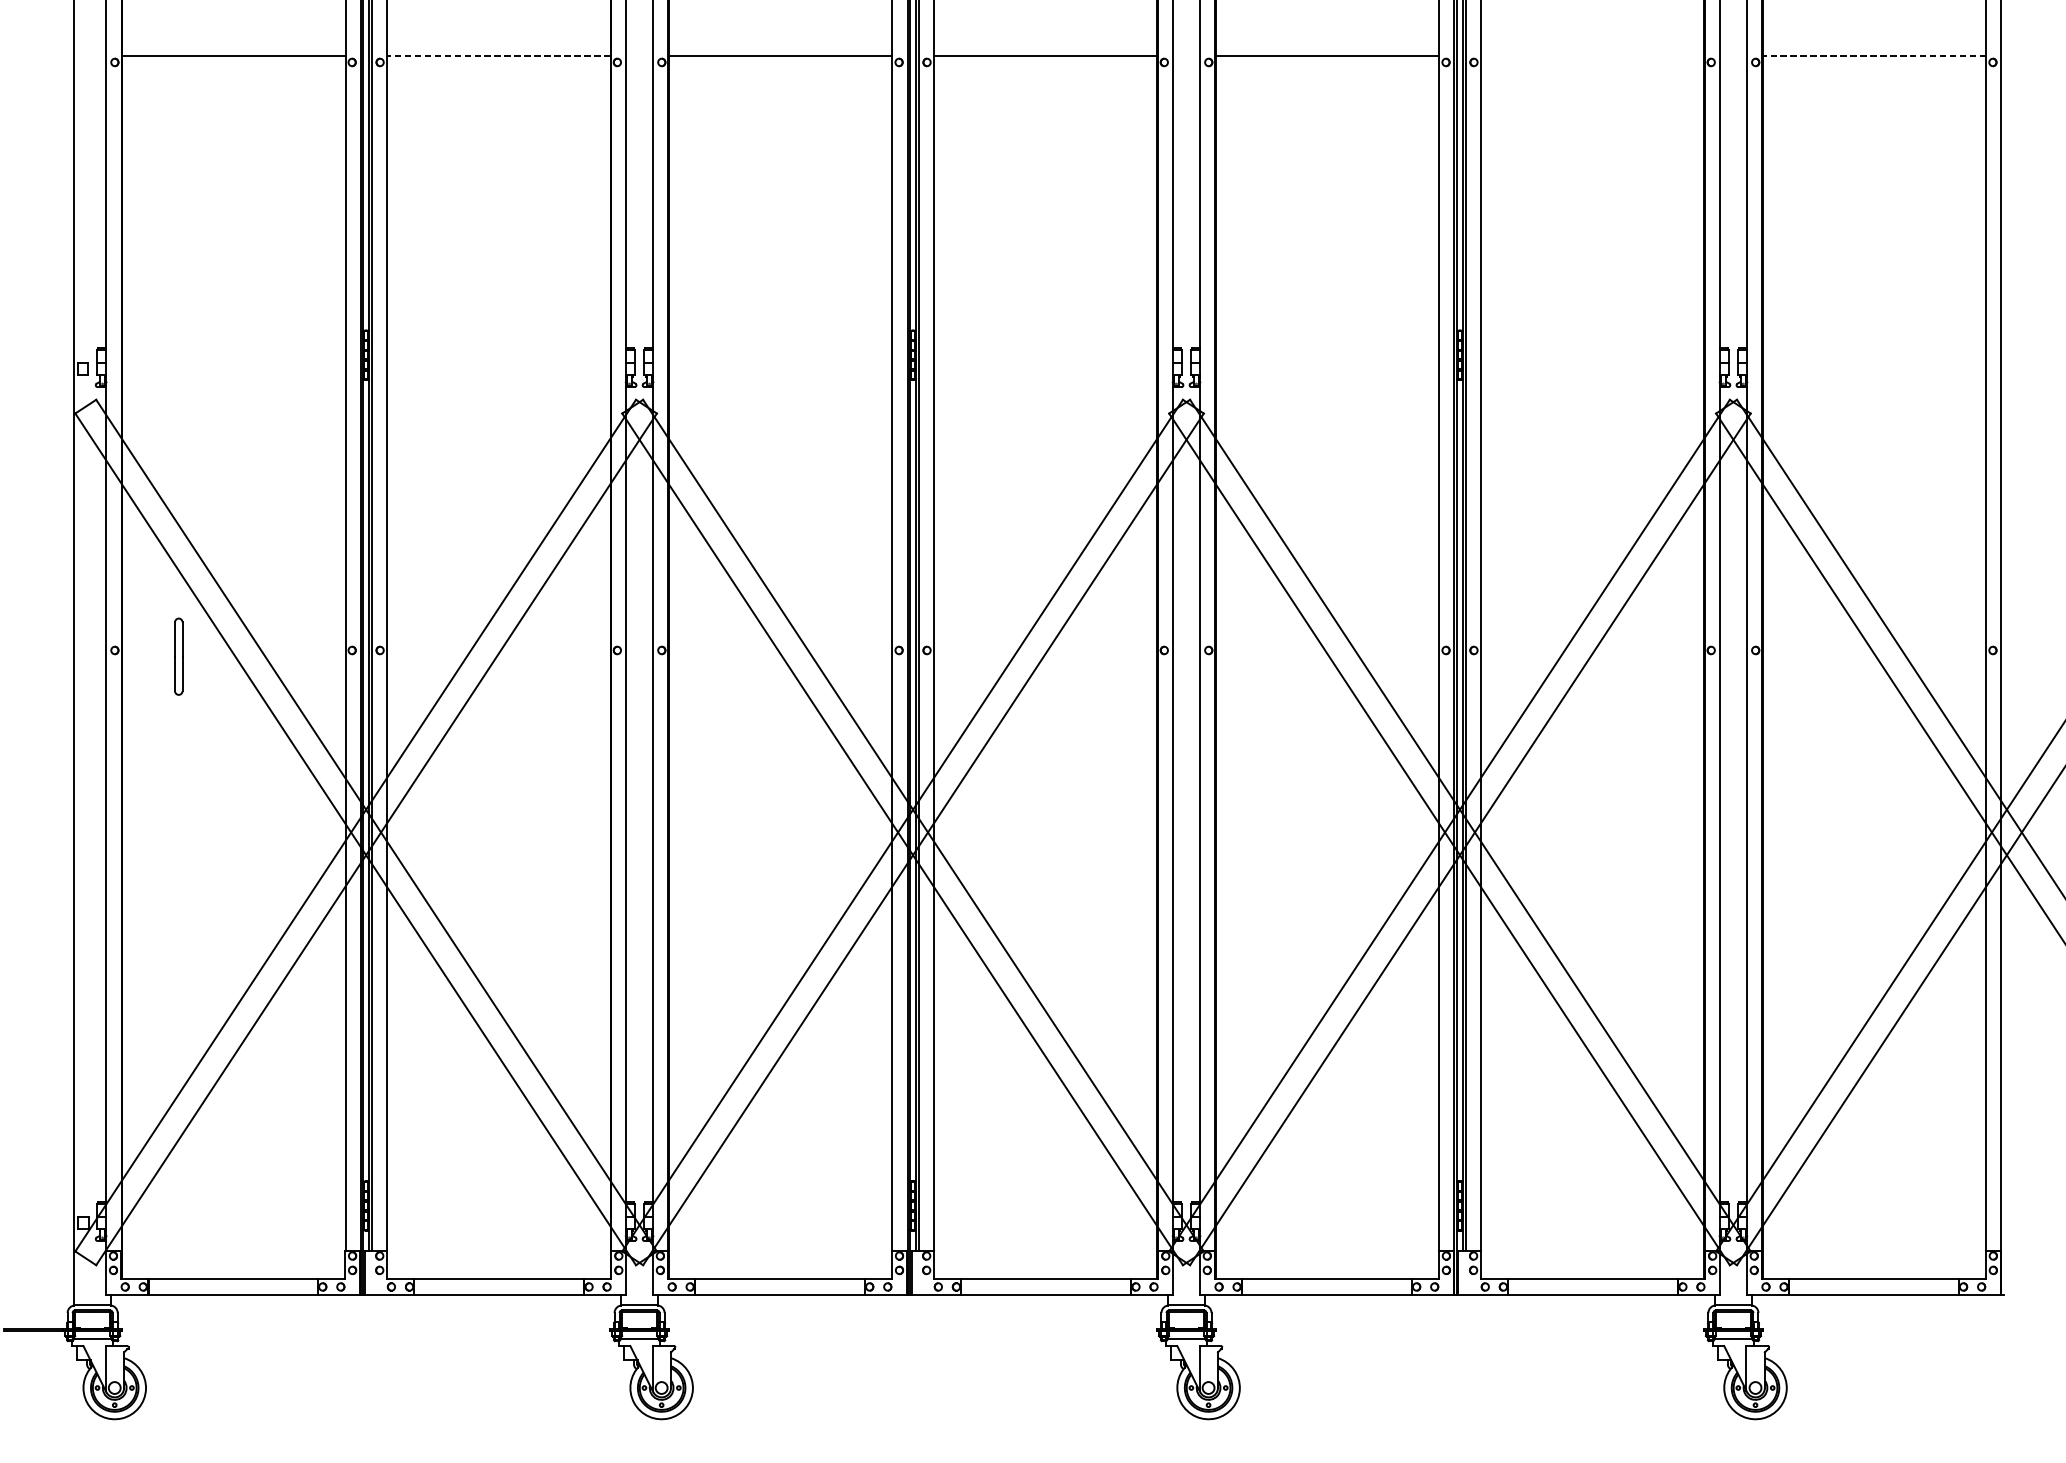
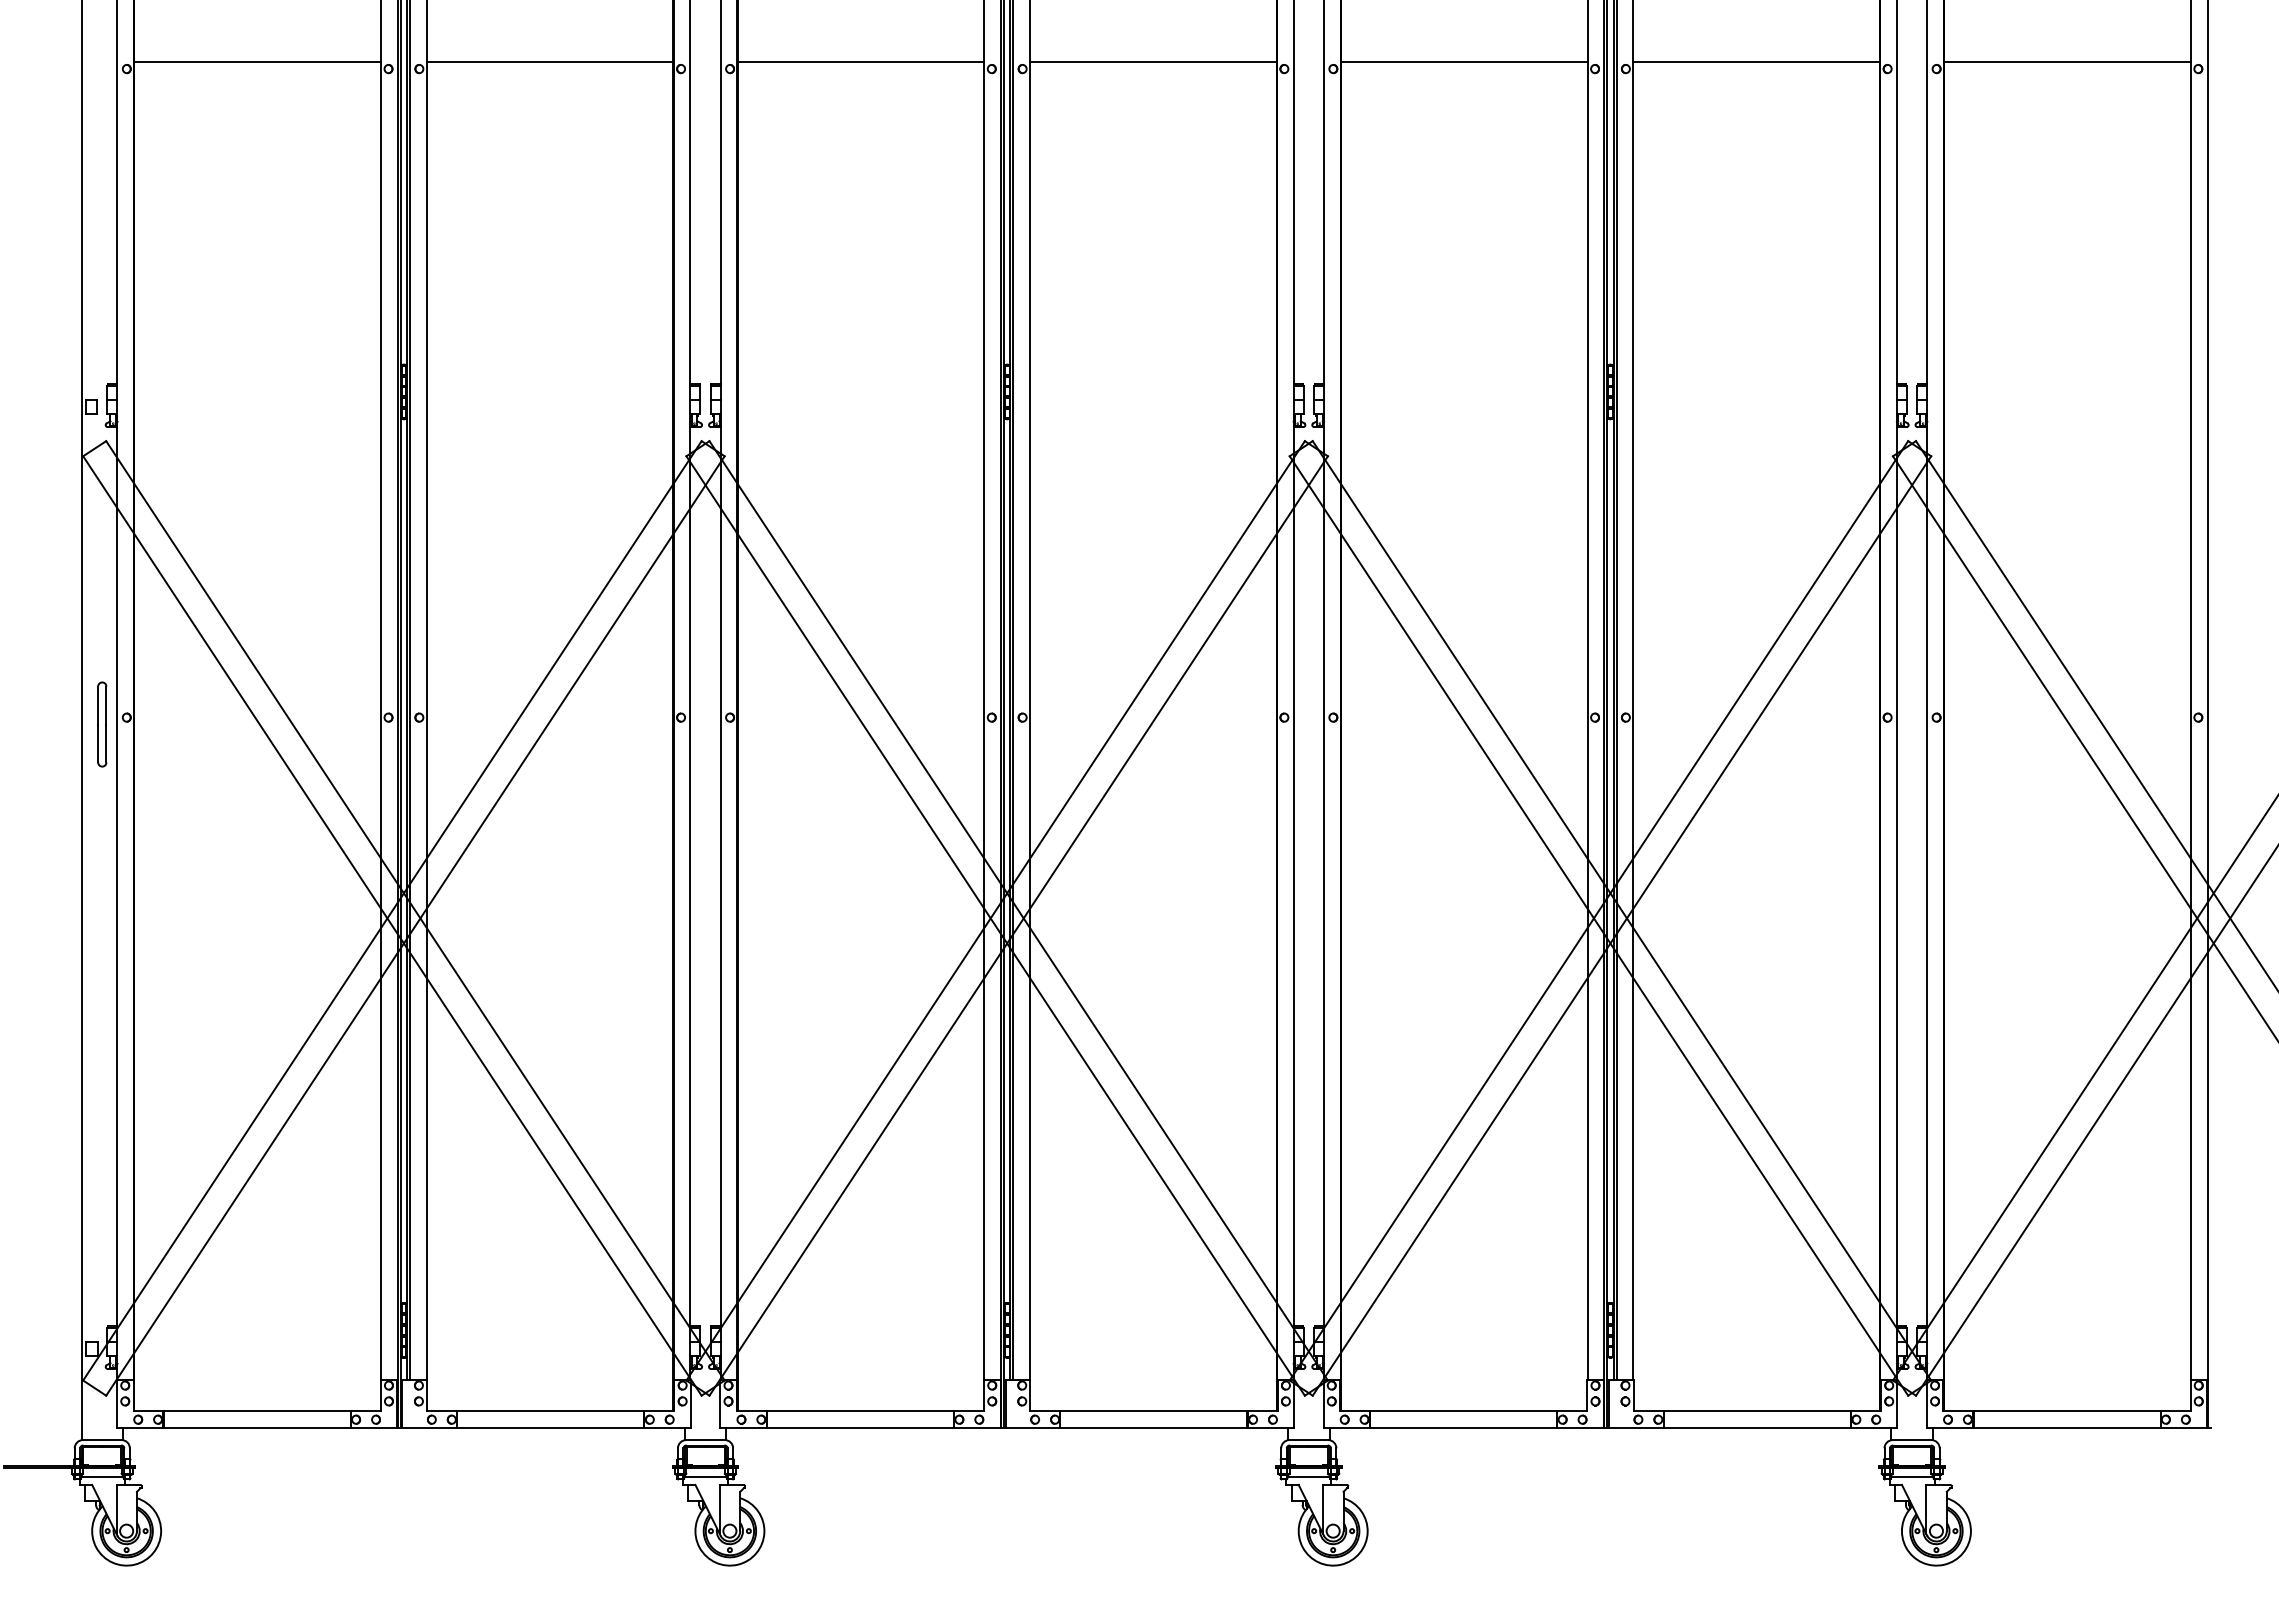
line: (498, 56) -> (549, 62), dashed -> solid
line: (1592, 56) -> (1756, 62), added
line: (1874, 56) -> (2067, 62), dashed -> solid
part: (178, 656) -> (102, 724), moved

